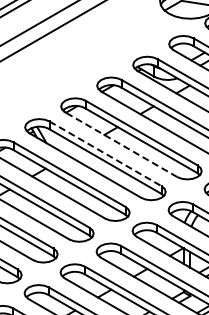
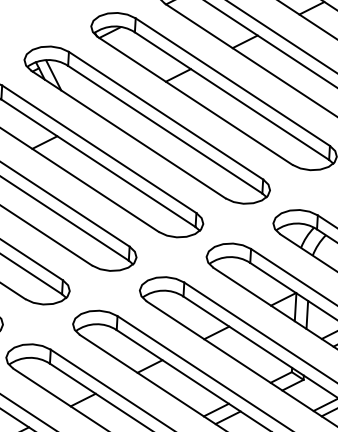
line: (121, 144) -> (195, 100), dashed -> solid
line: (105, 153) -> (166, 115), dashed -> solid

